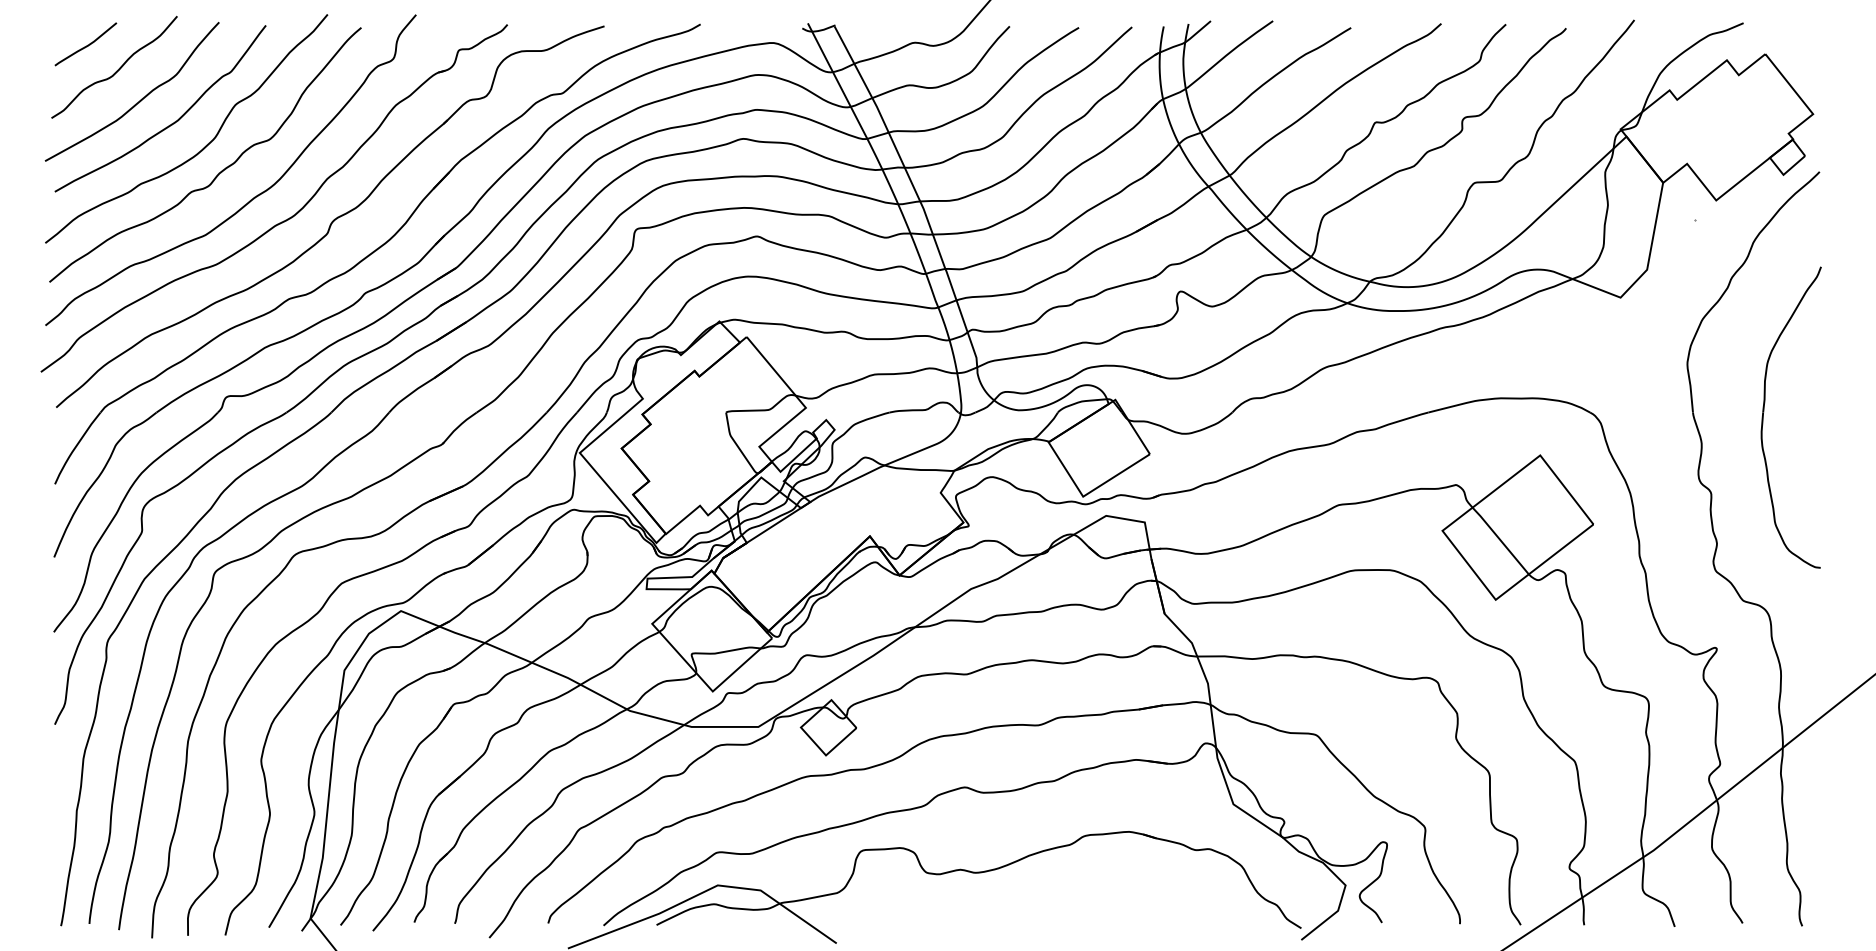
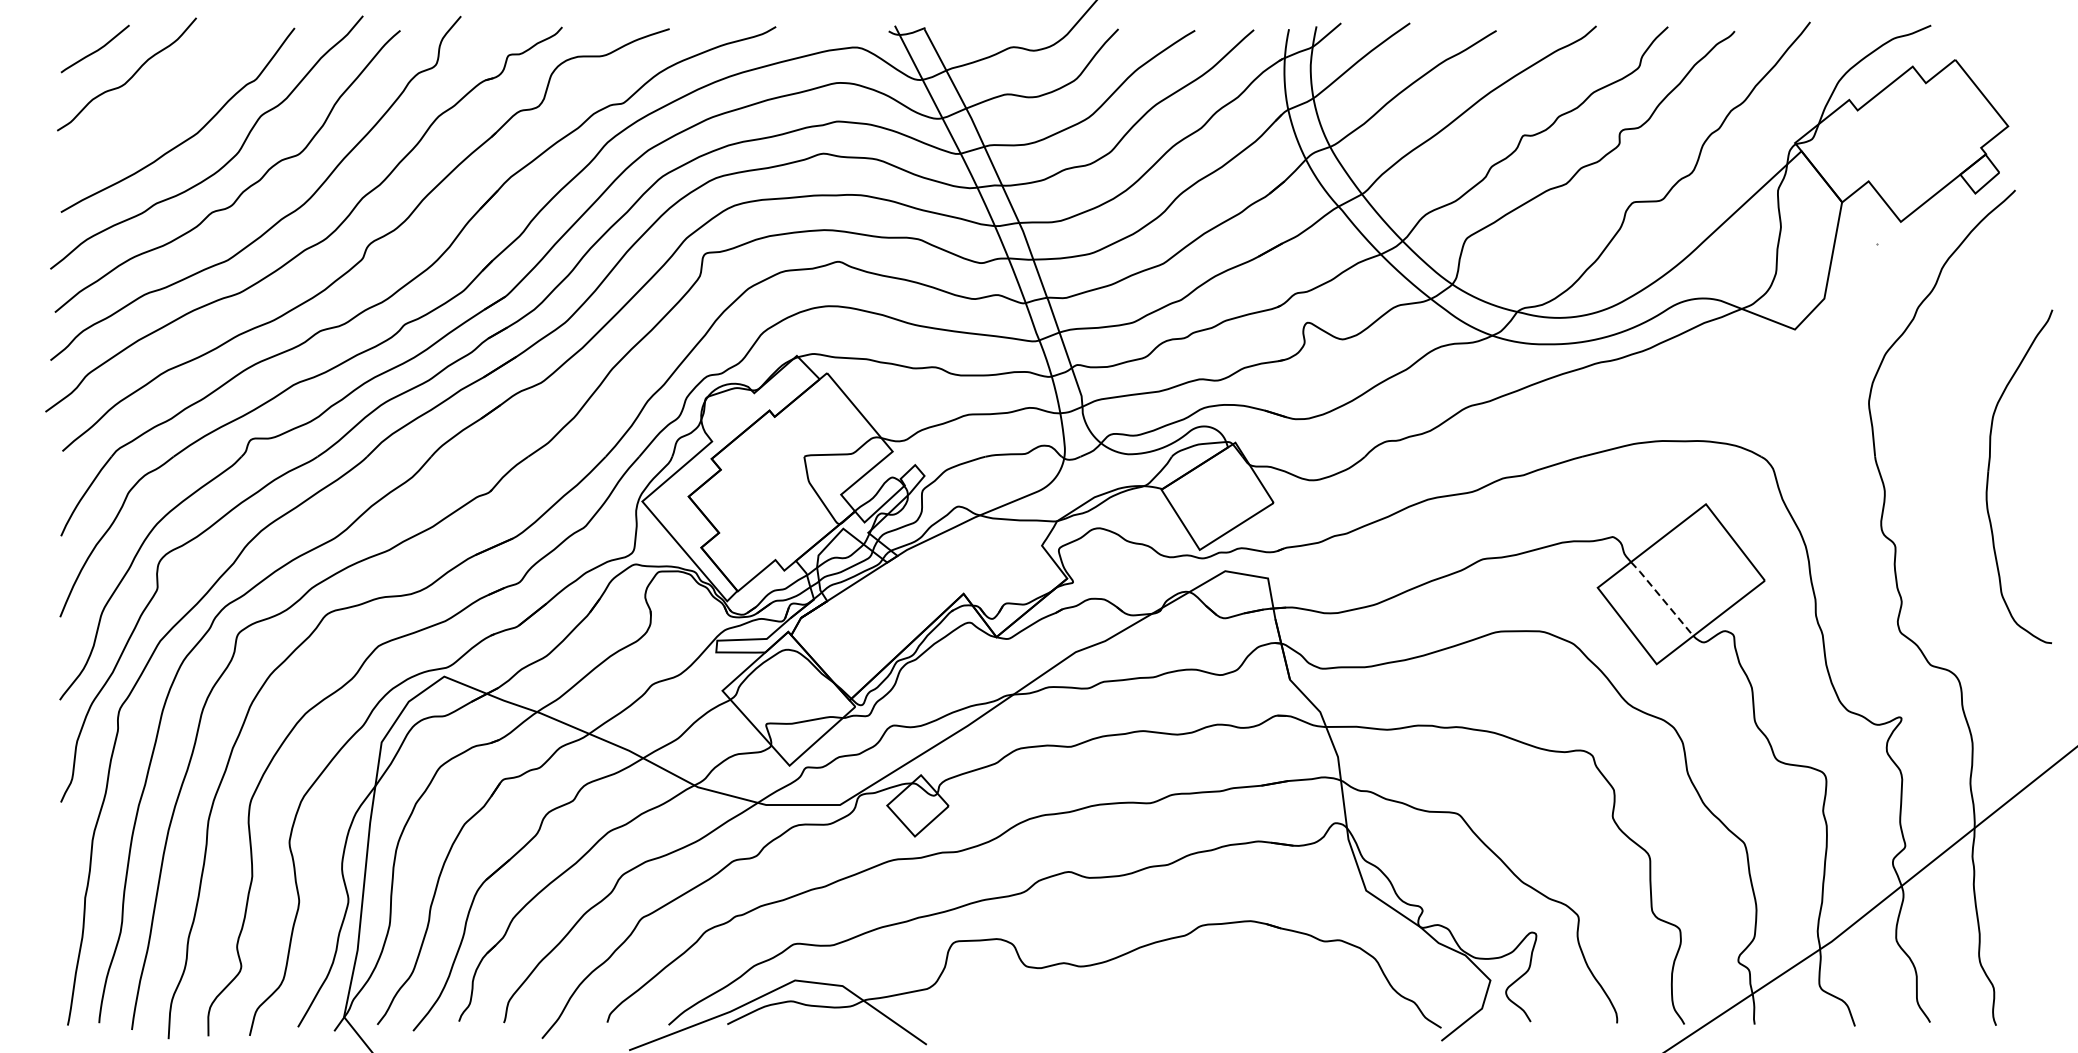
curve: (140, 99) -> (155, 110), removed
part: (1764, 412) -> (1989, 471), moved
line: (1500, 540) -> (1661, 598), solid -> dashed

